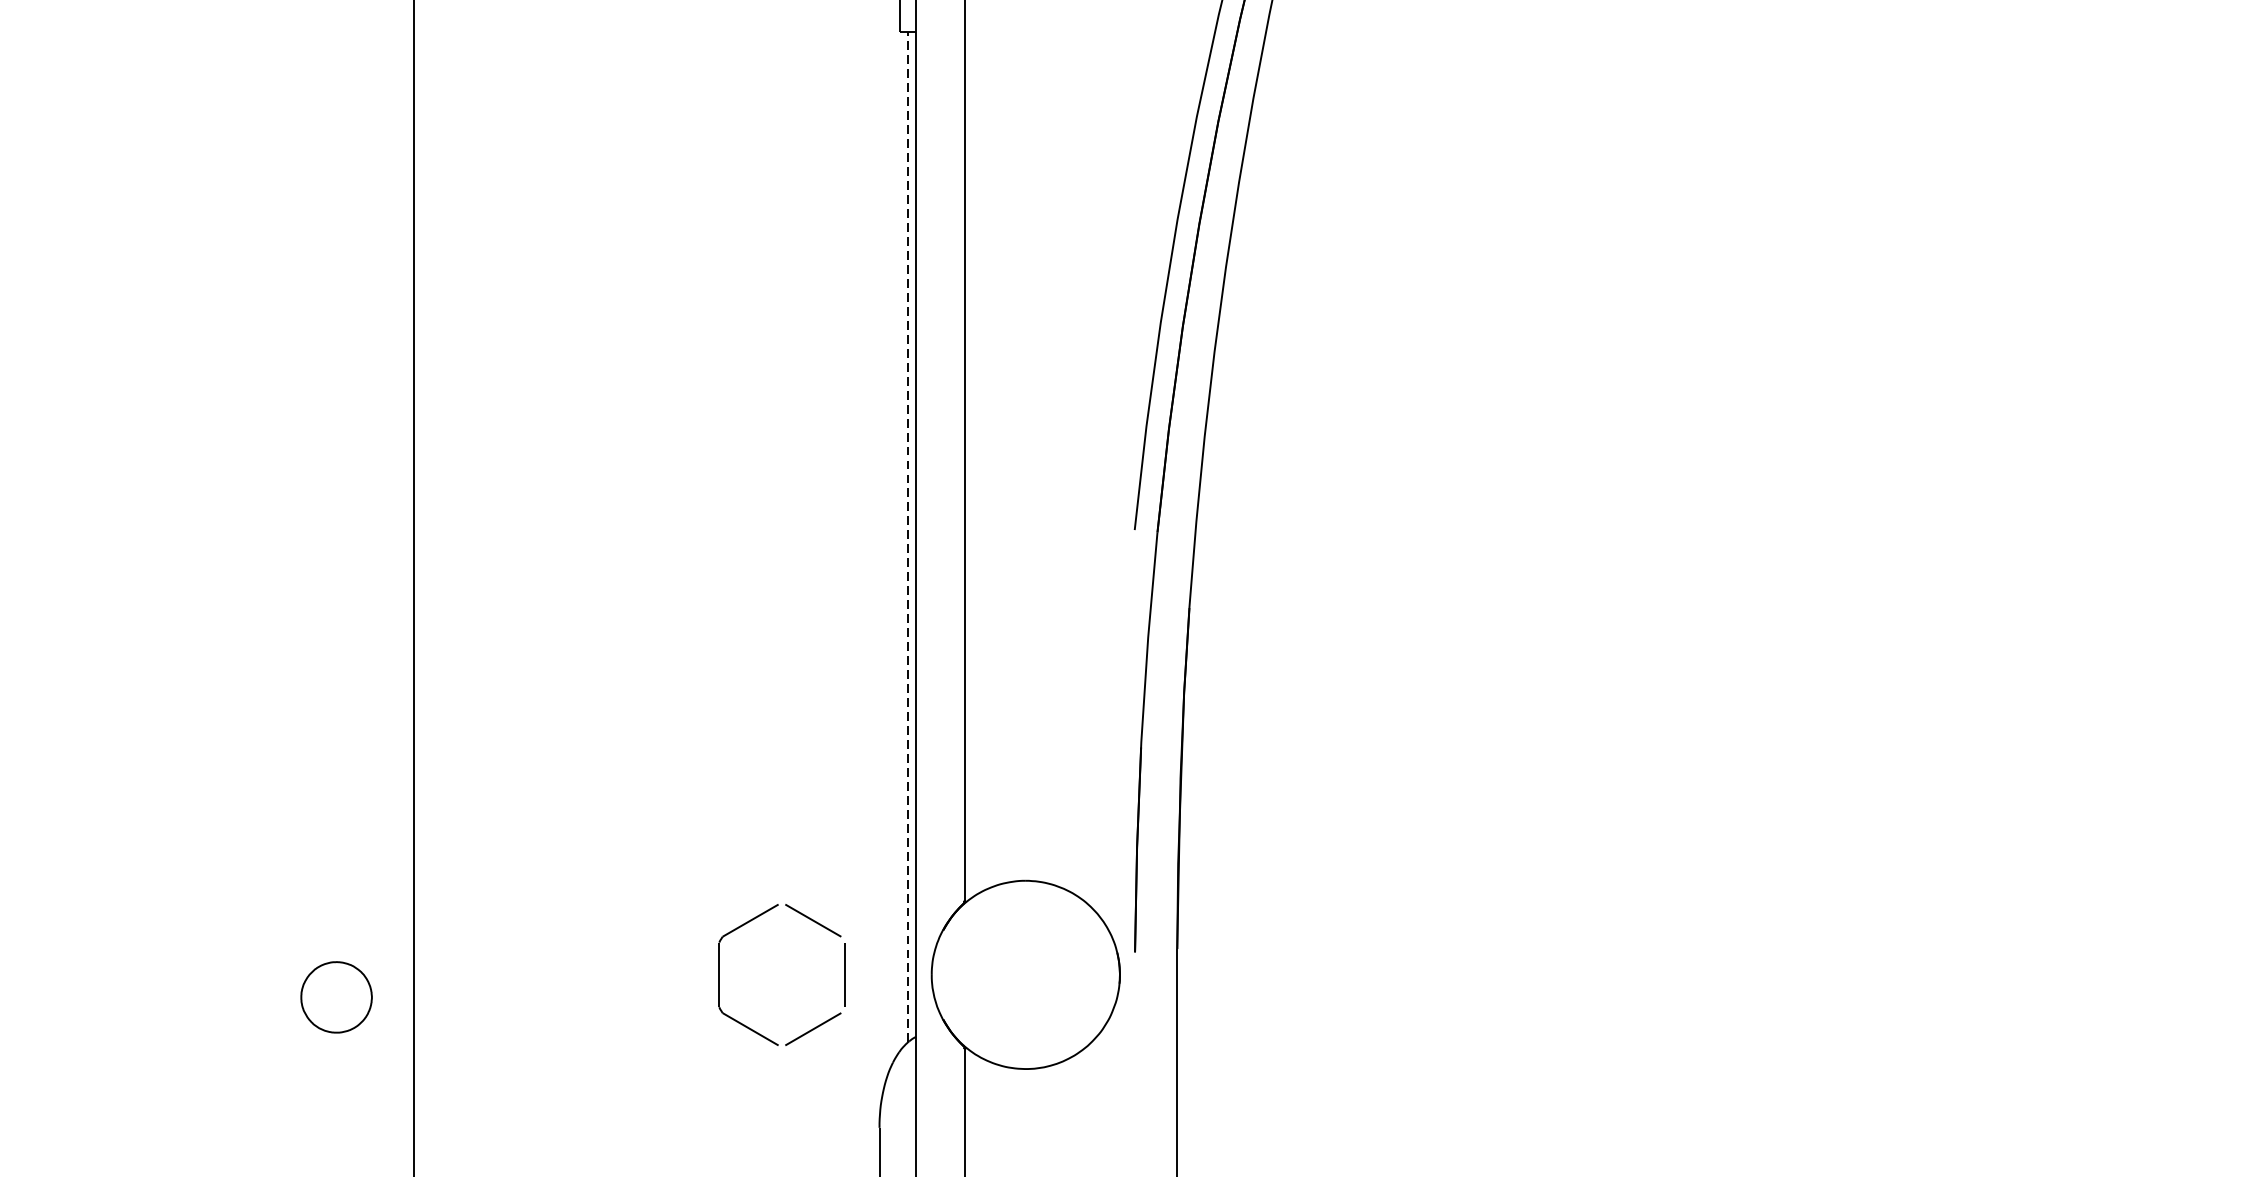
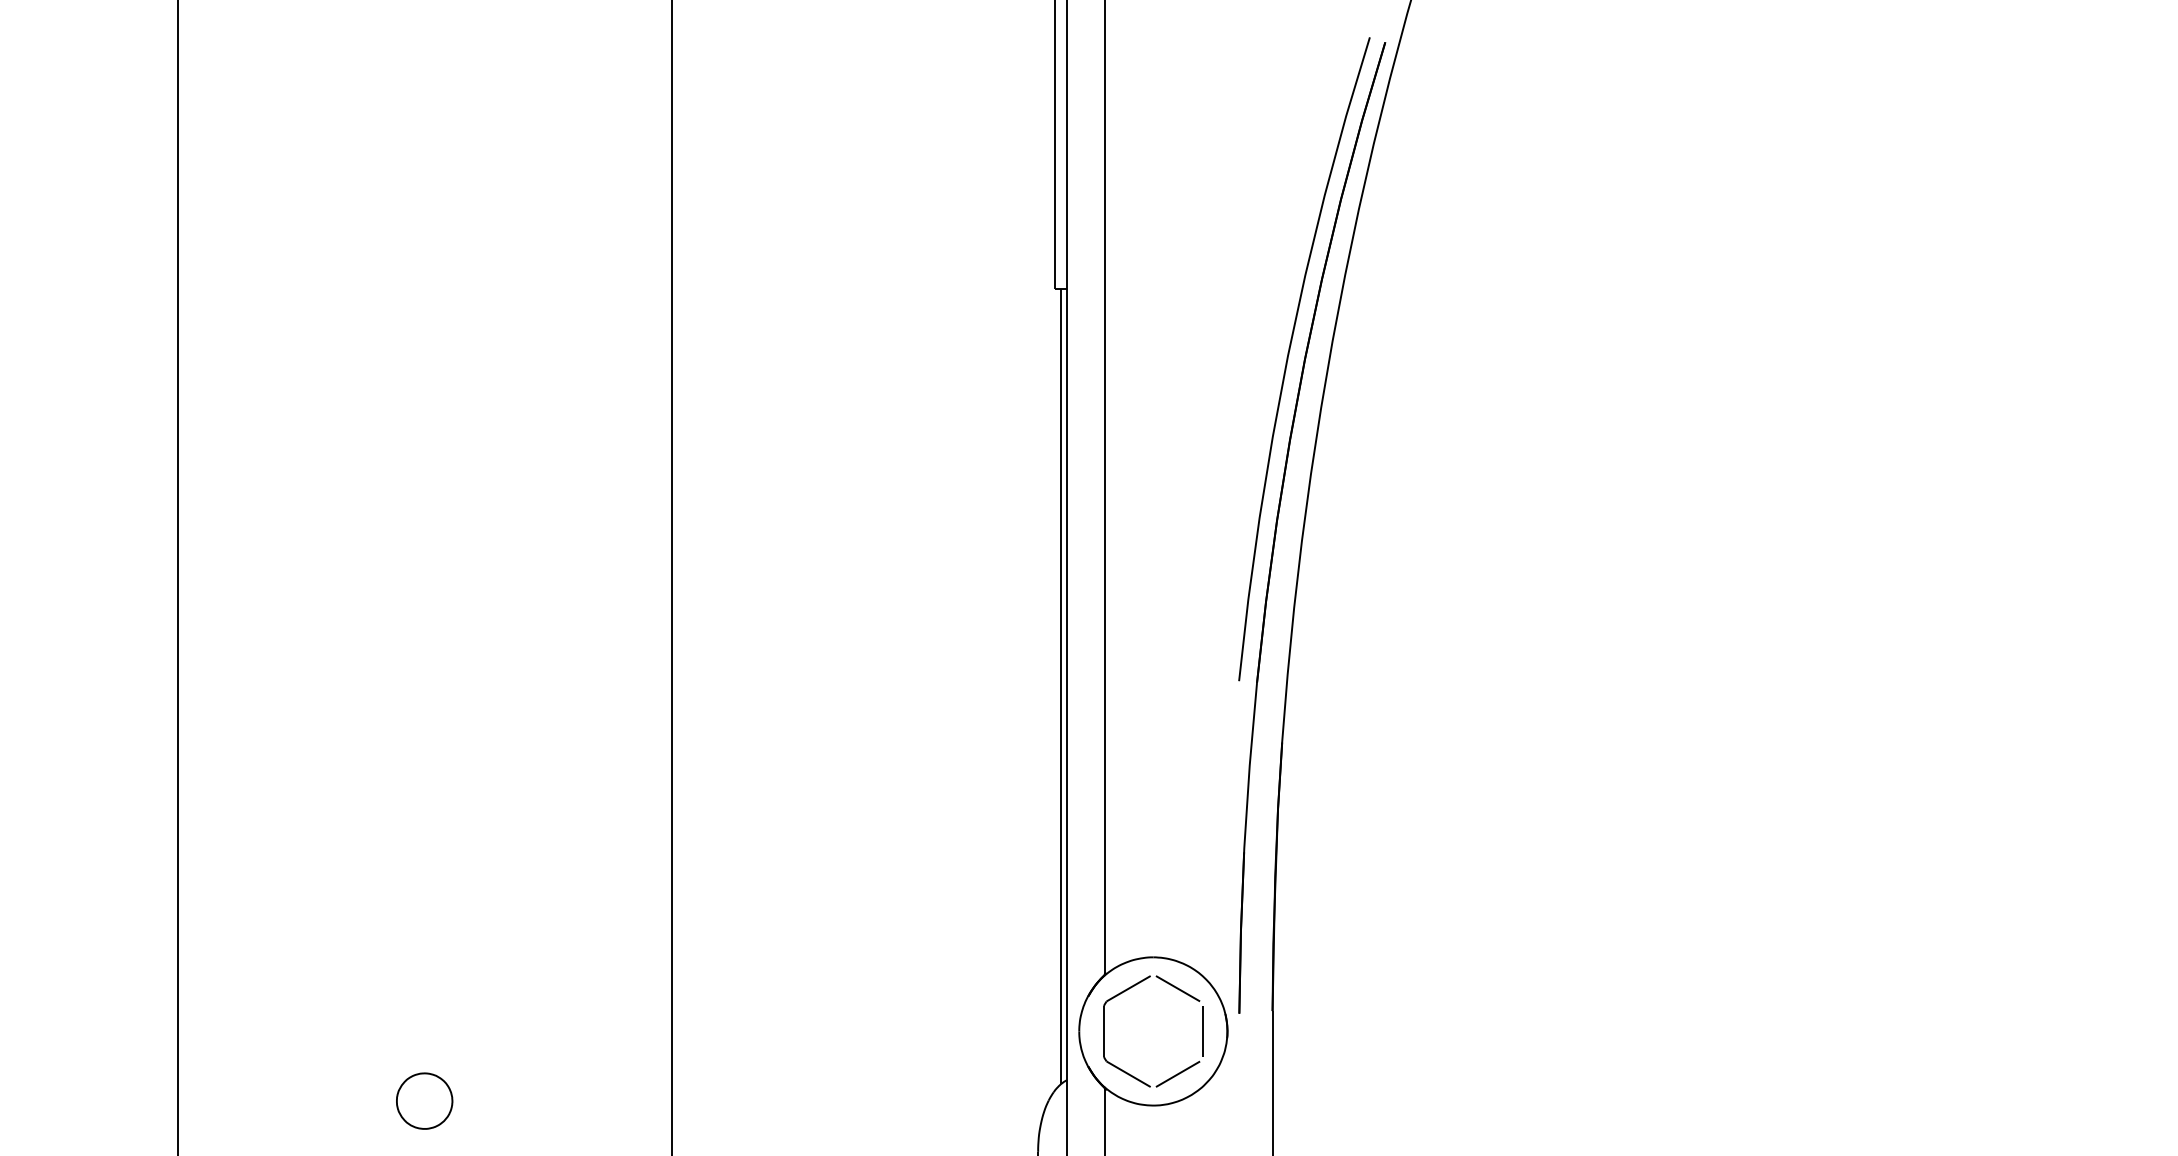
line: (907, 536) -> (1060, 686), dashed -> solid
part: (813, 922) -> (1178, 990), moved
part: (336, 996) -> (424, 1100), moved

